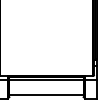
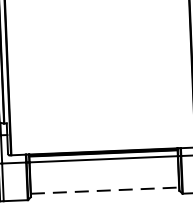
line: (46, 95) -> (105, 190), solid -> dashed

